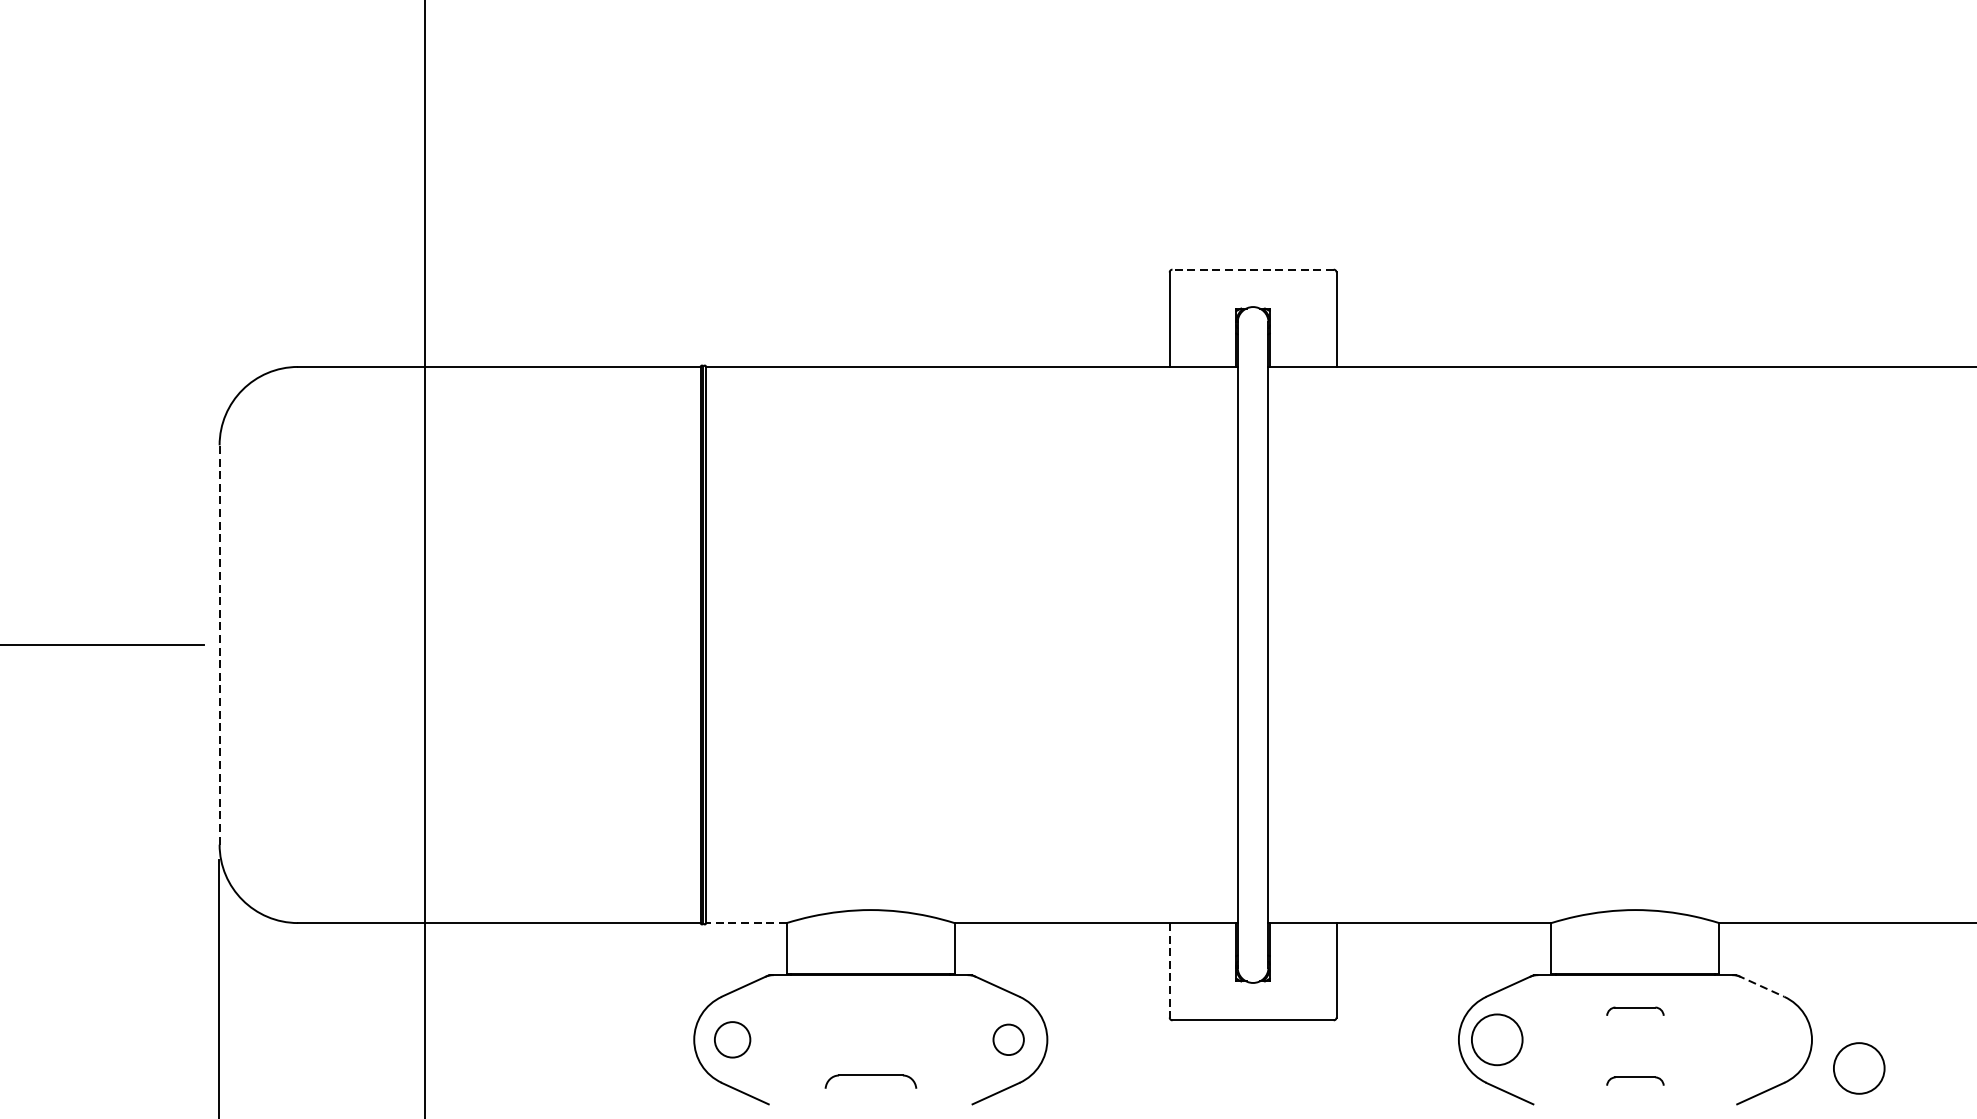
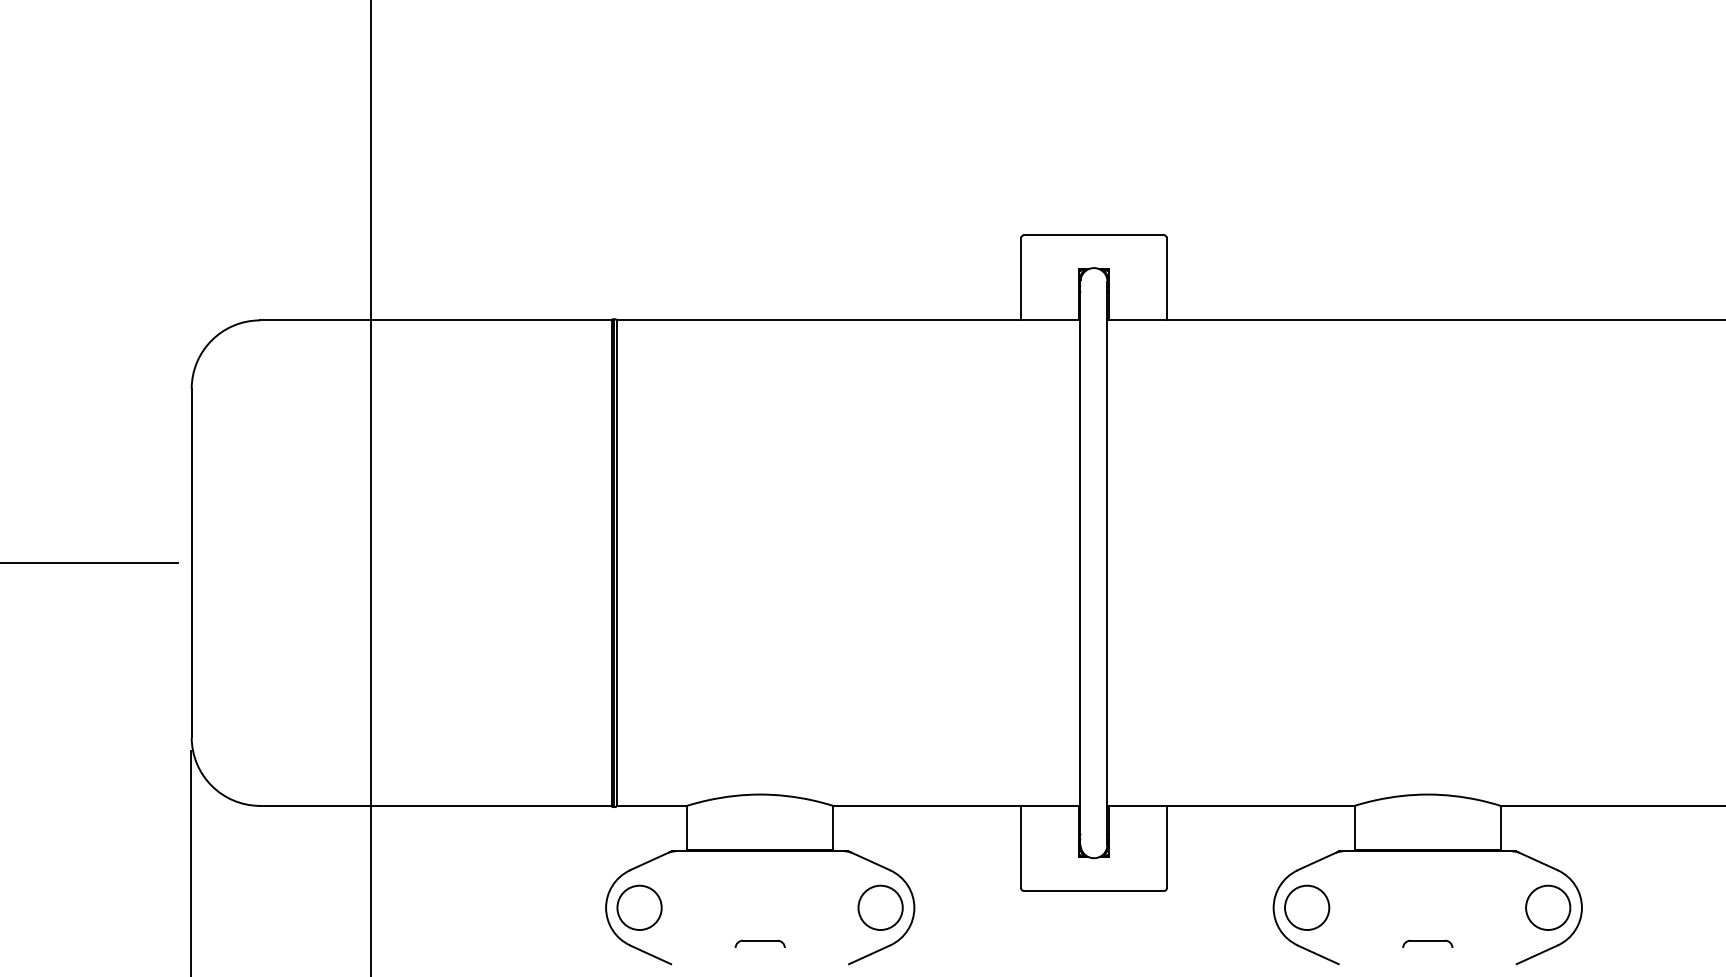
line: (1252, 269) -> (1093, 235), dashed -> solid
line: (219, 644) -> (191, 562), dashed -> solid
line: (746, 922) -> (651, 805), dashed -> solid
line: (1170, 970) -> (1021, 847), dashed -> solid
line: (1761, 985) -> (1537, 860), dashed -> solid
part: (1635, 1010) -> (1427, 882), removed
circle: (732, 1039) -> (639, 907), size x1.43
circle: (1008, 1039) -> (880, 907), size x1.67
circle: (1859, 1068) -> (1548, 907), moved
part: (869, 1080) -> (759, 943), size x0.62

